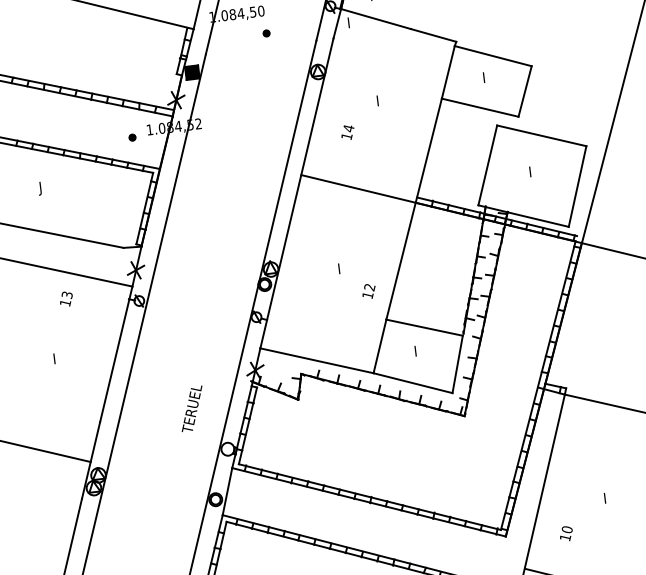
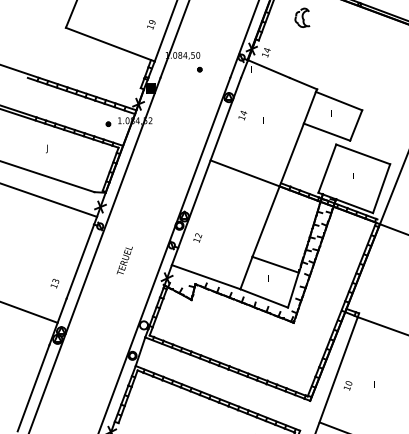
text: (347, 132) -> (242, 115), moved
text: (368, 290) -> (197, 237), moved
text: (65, 298) -> (54, 283), moved
text: (191, 408) -> (124, 260), moved
text: (565, 533) -> (347, 385), moved

